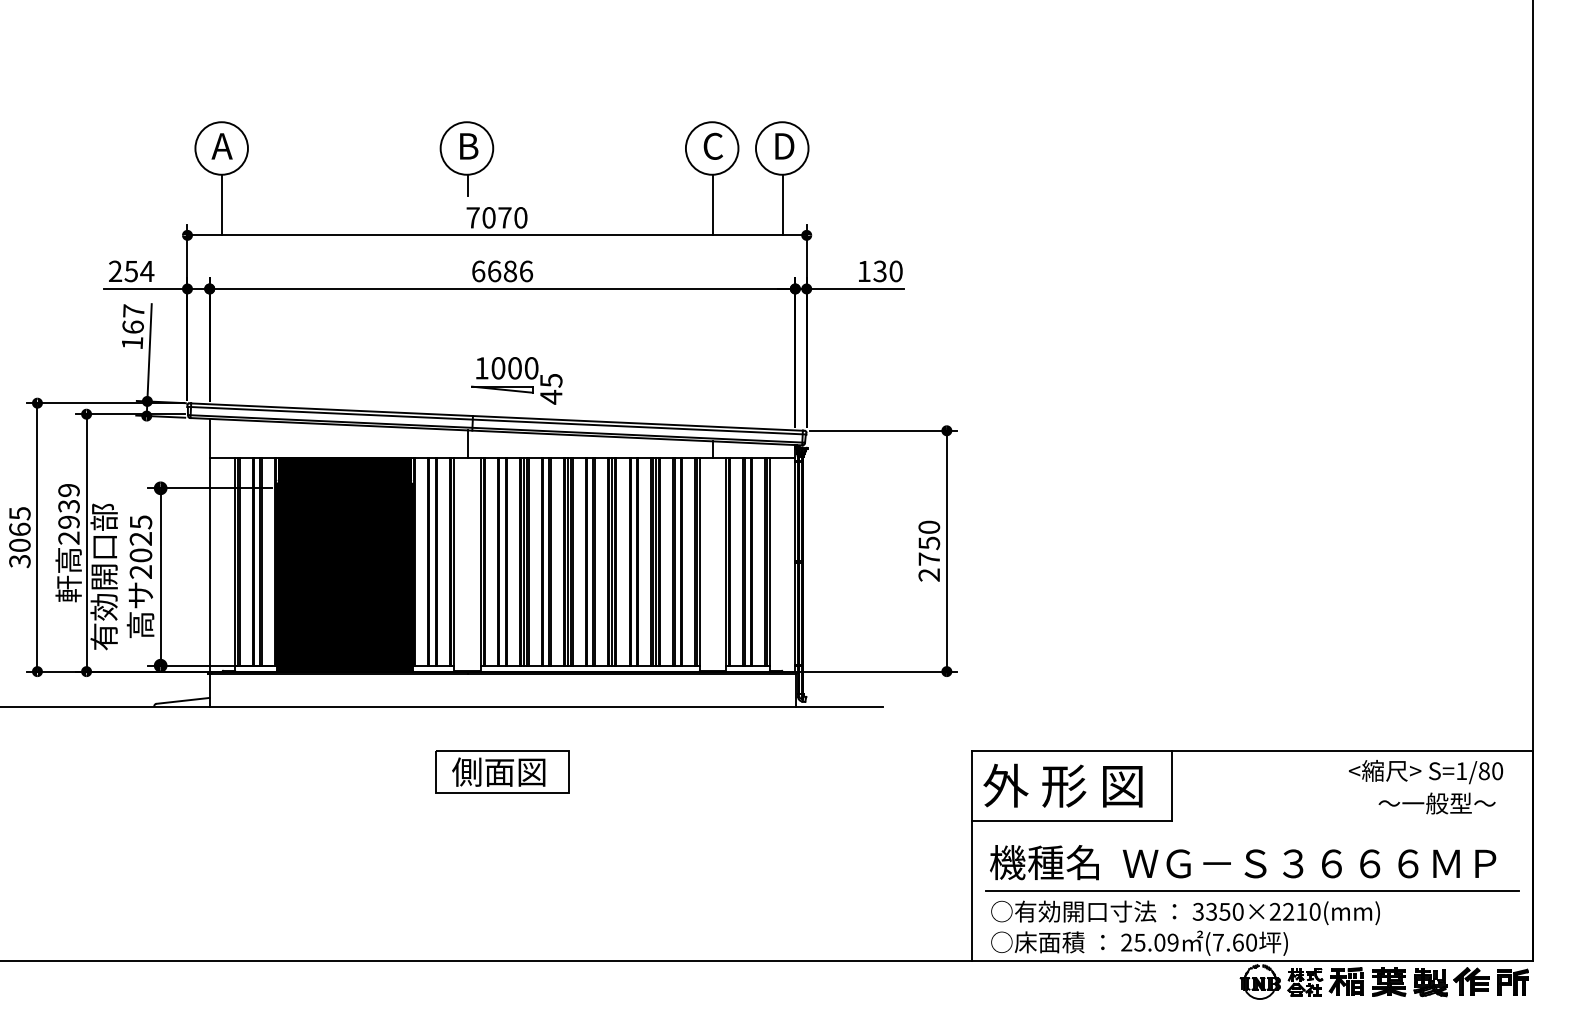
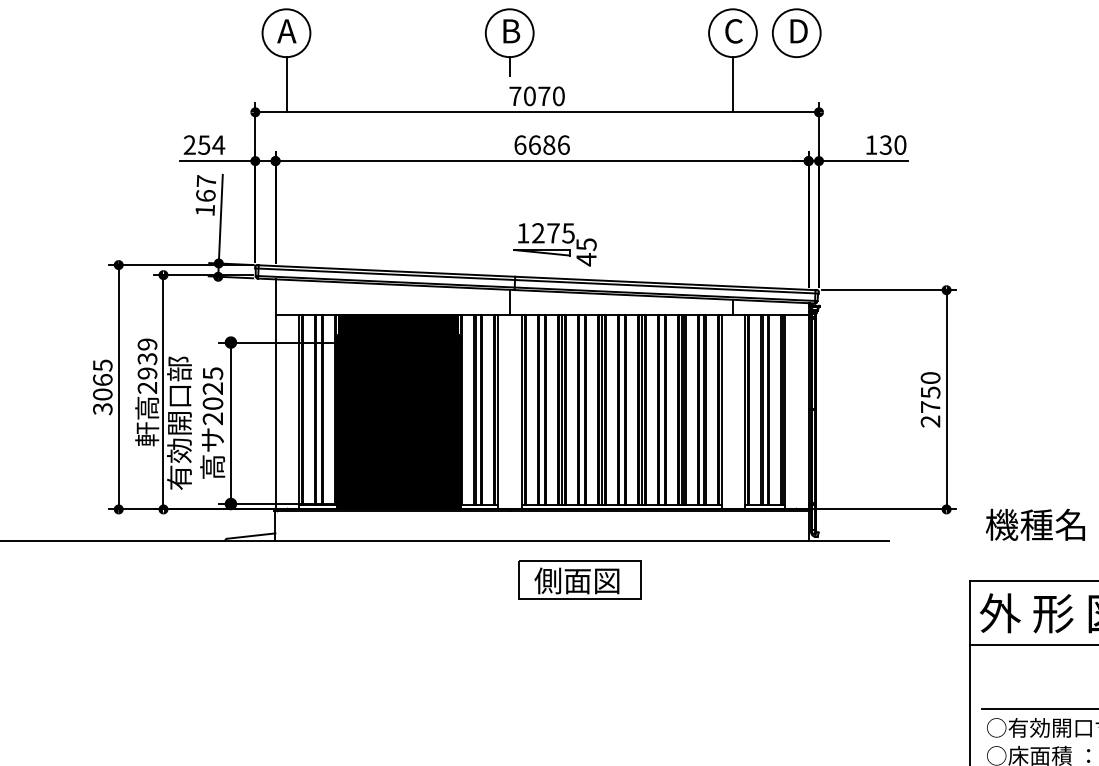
line: (782, 204) -> (796, 84), removed
text: (514, 368) -> (553, 233), 1000 -> 1275
part: (502, 771) -> (580, 580), moved
text: (1044, 862) -> (1035, 524), moved

